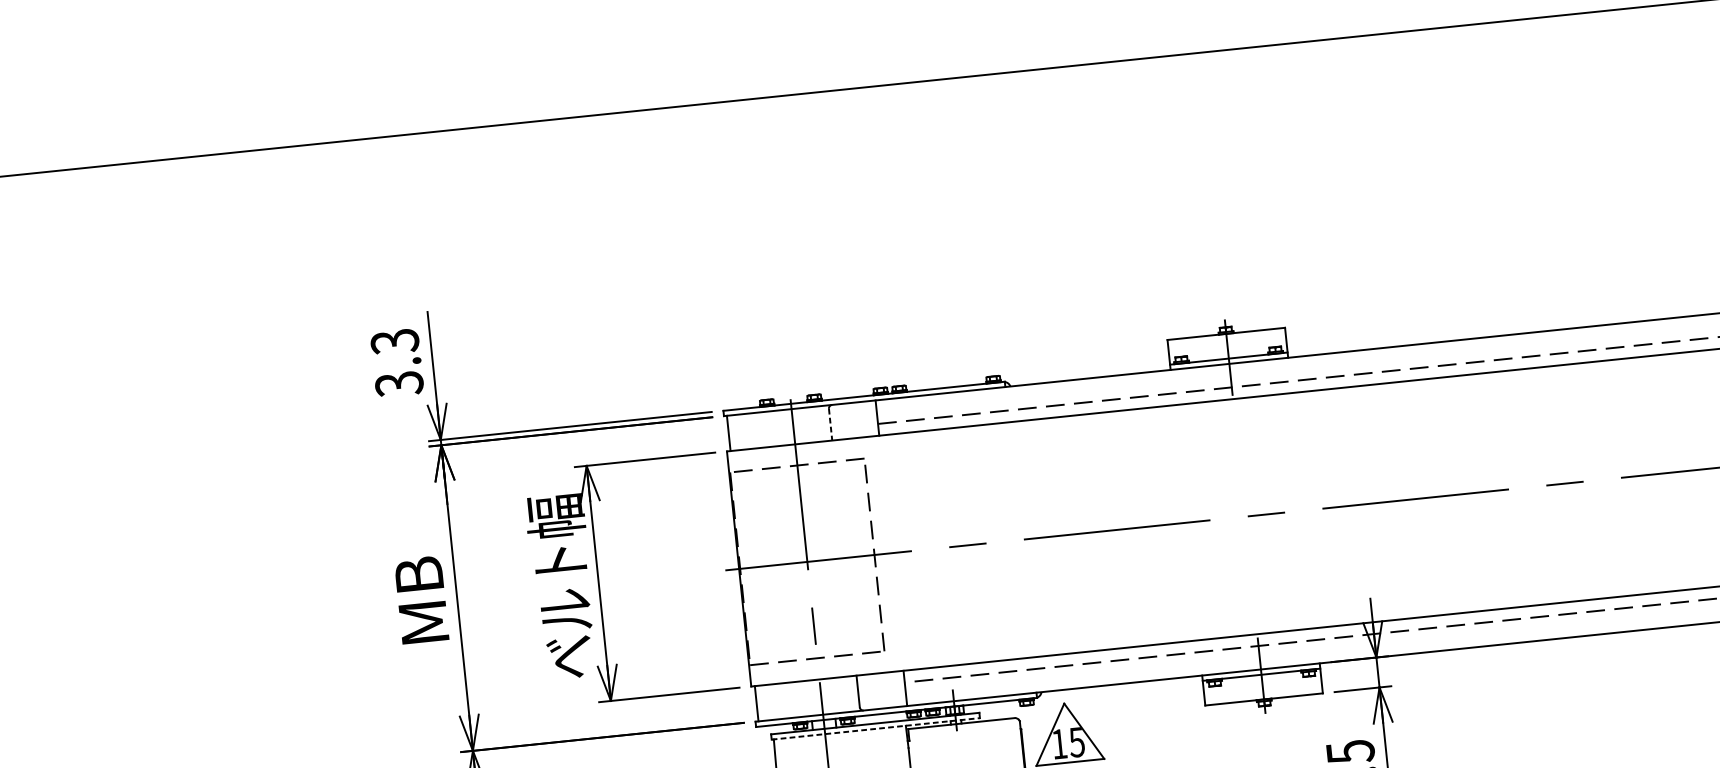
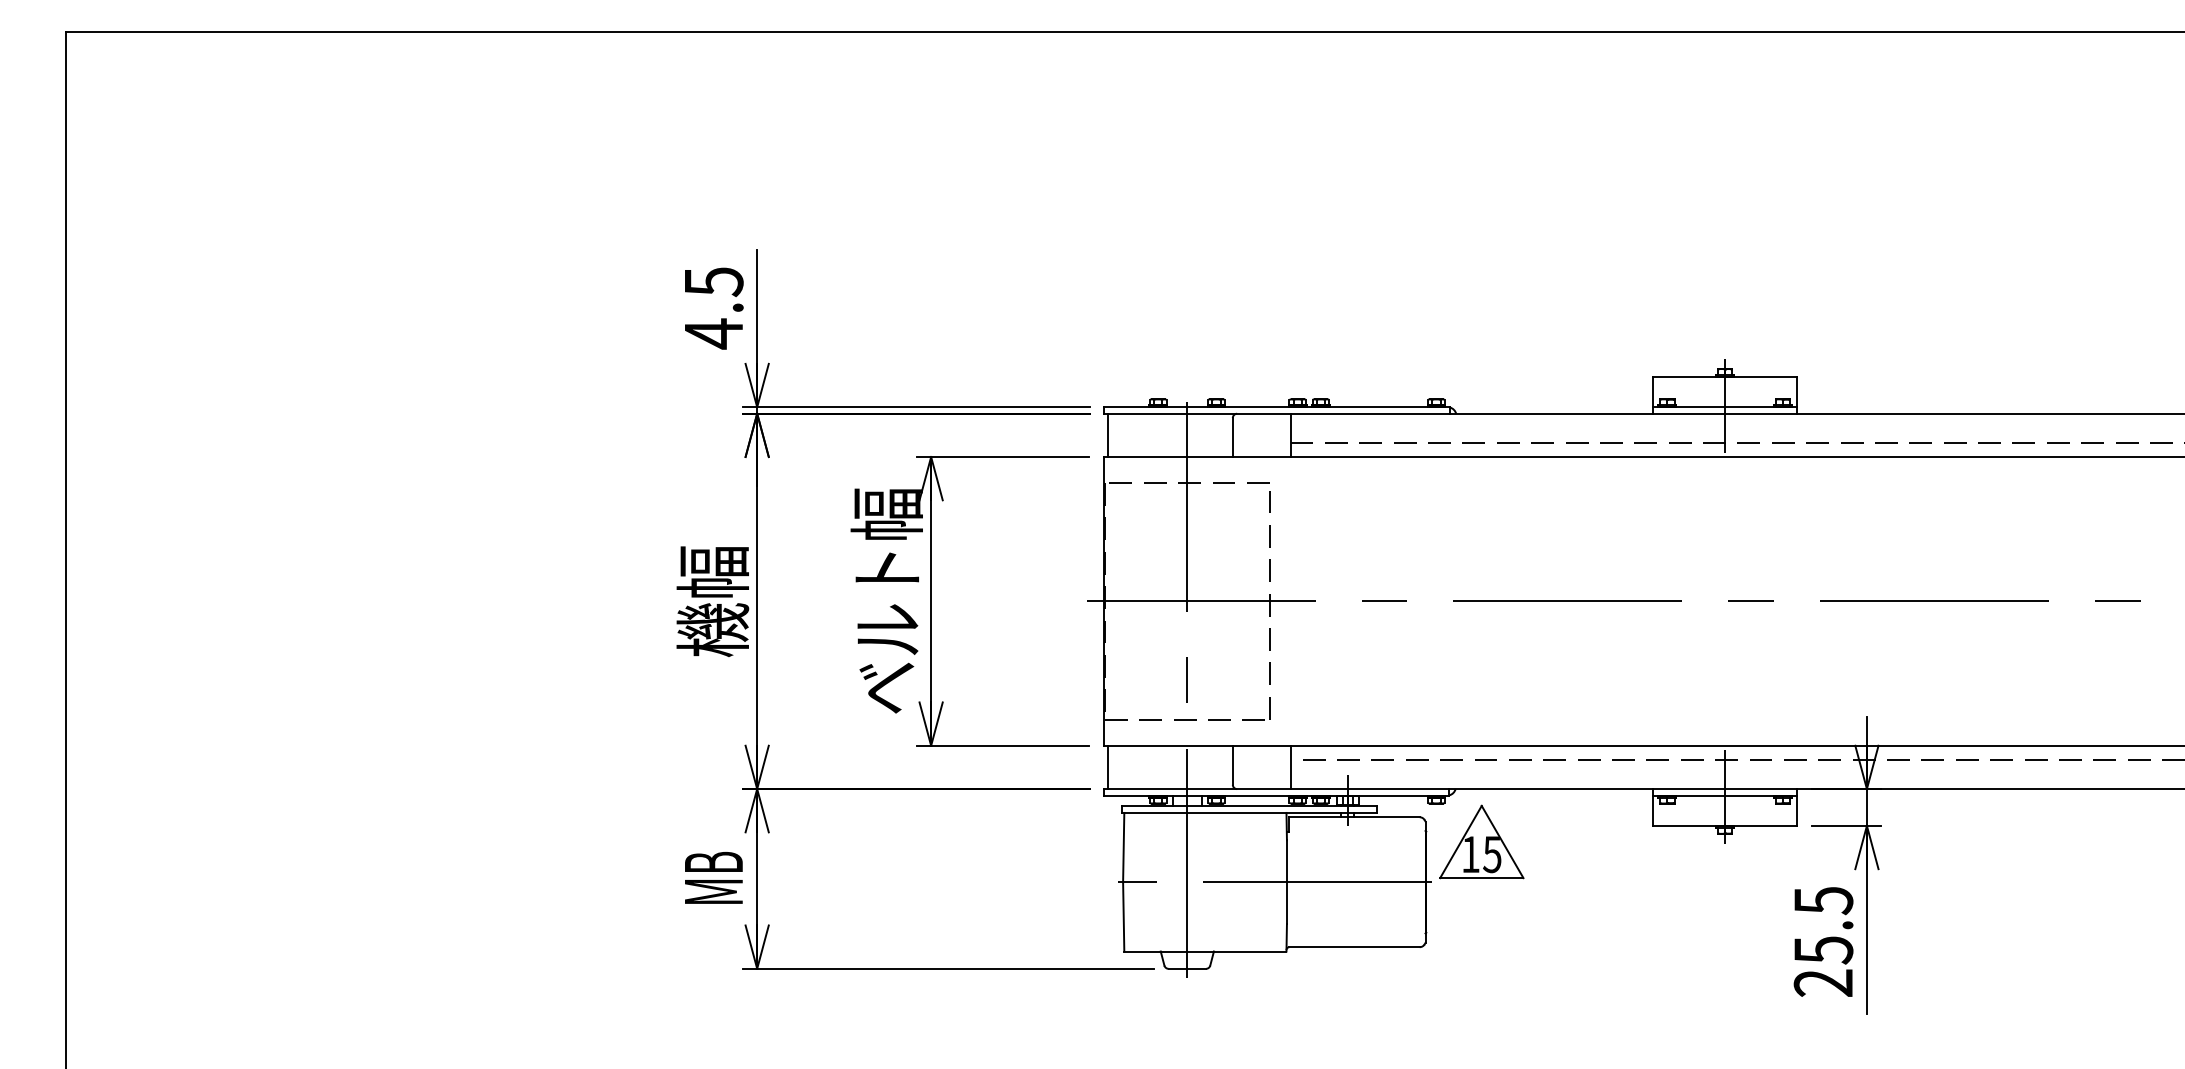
text: (396, 363) -> (713, 308), 3.3 -> 4.5
line: (830, 425) -> (1232, 438), dashed -> solid
text: (420, 601) -> (712, 601), MB -> 機幅
line: (875, 728) -> (1249, 812), dashed -> solid

